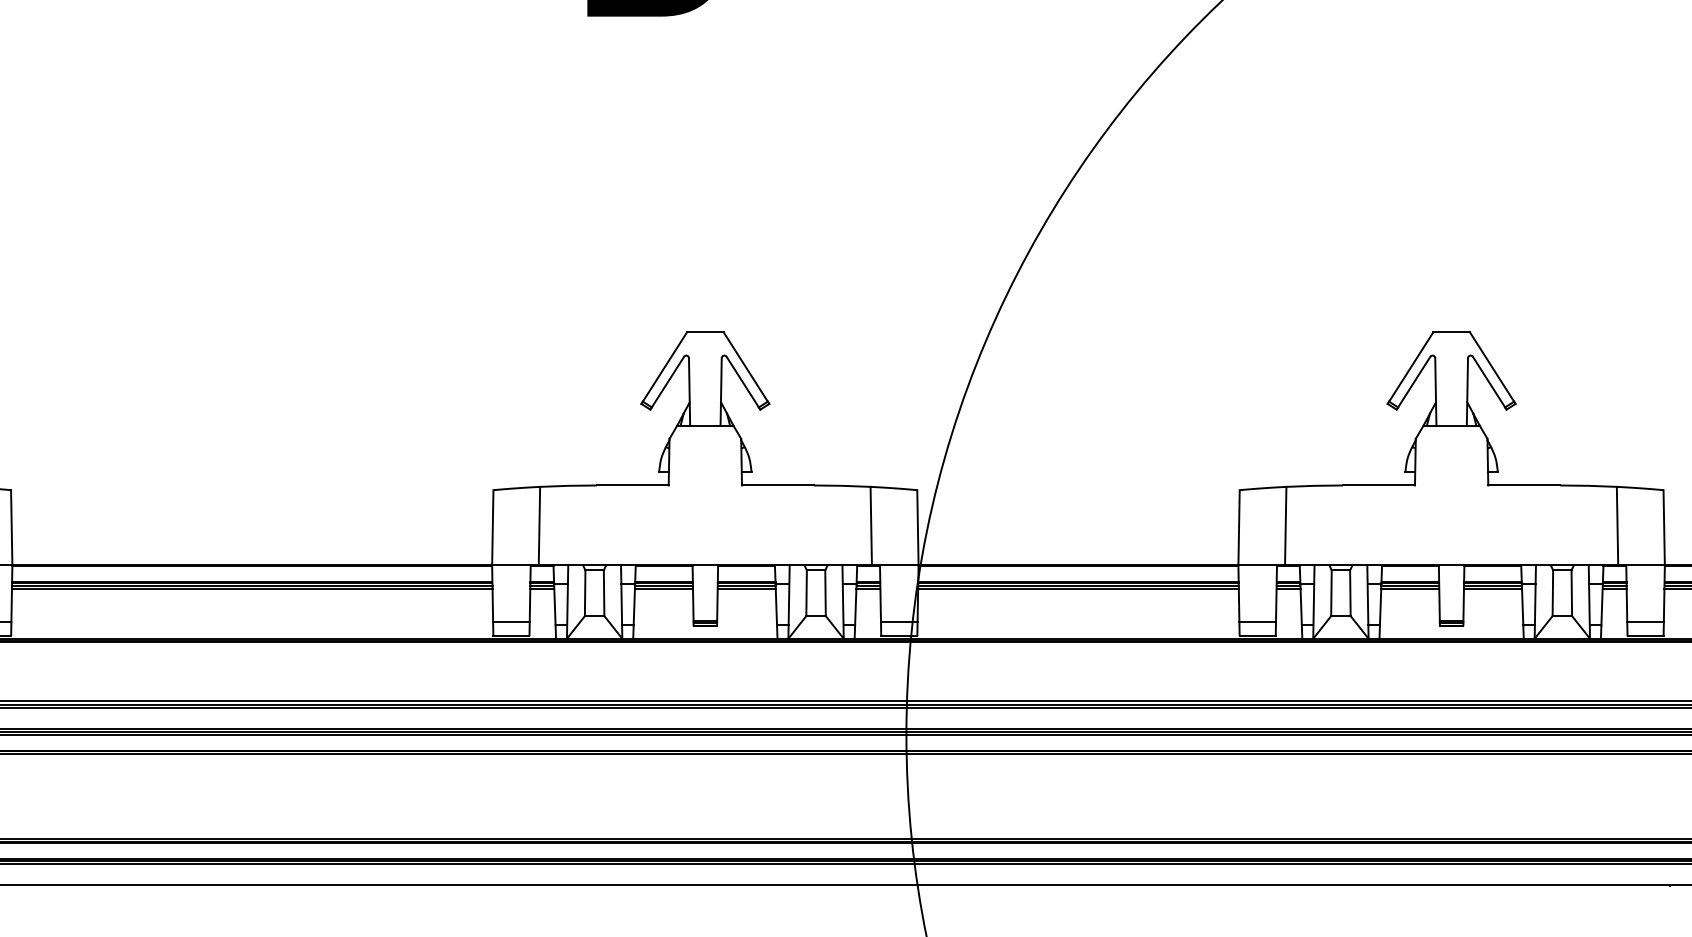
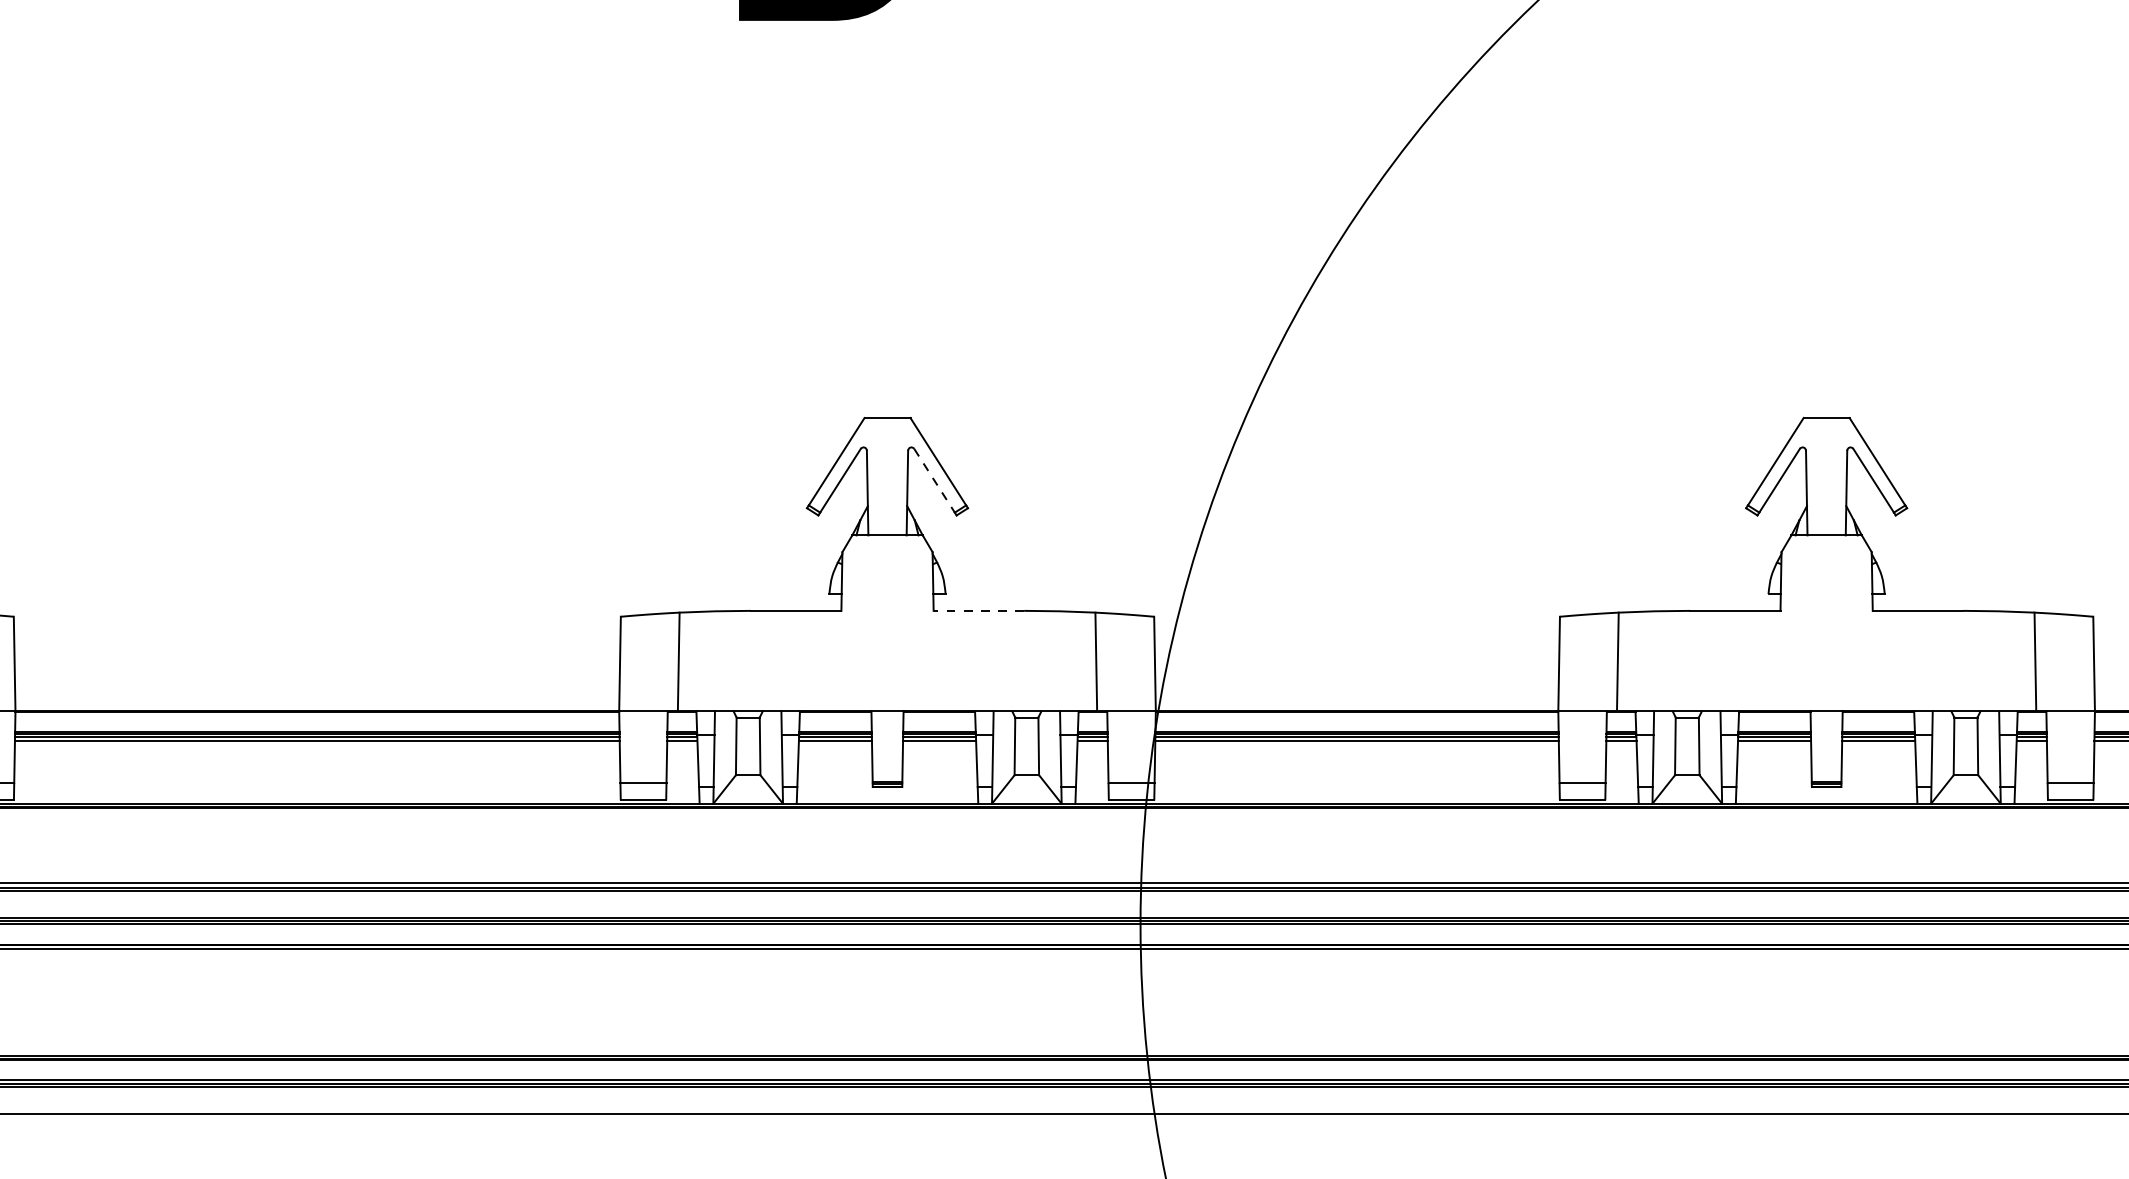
line: (742, 382) -> (934, 481), solid -> dashed
line: (777, 485) -> (978, 610), solid -> dashed

